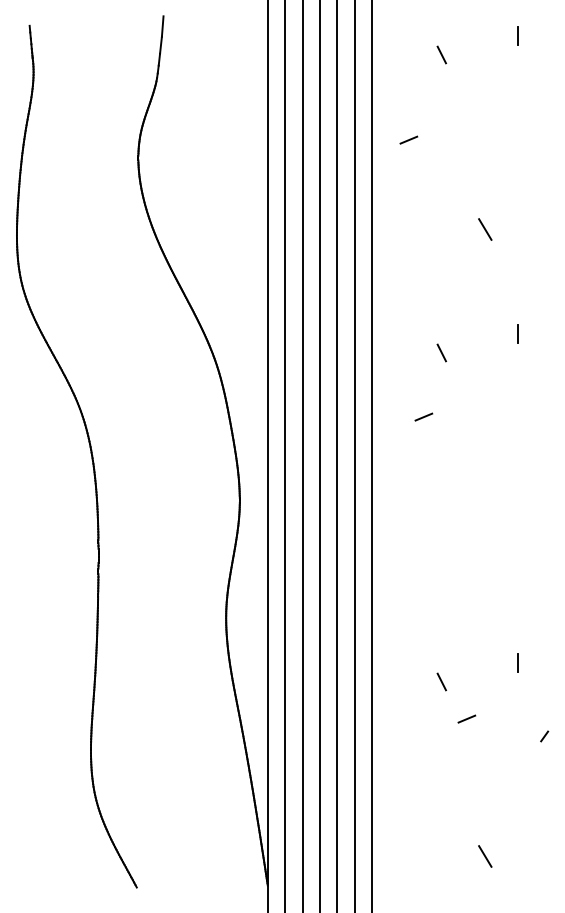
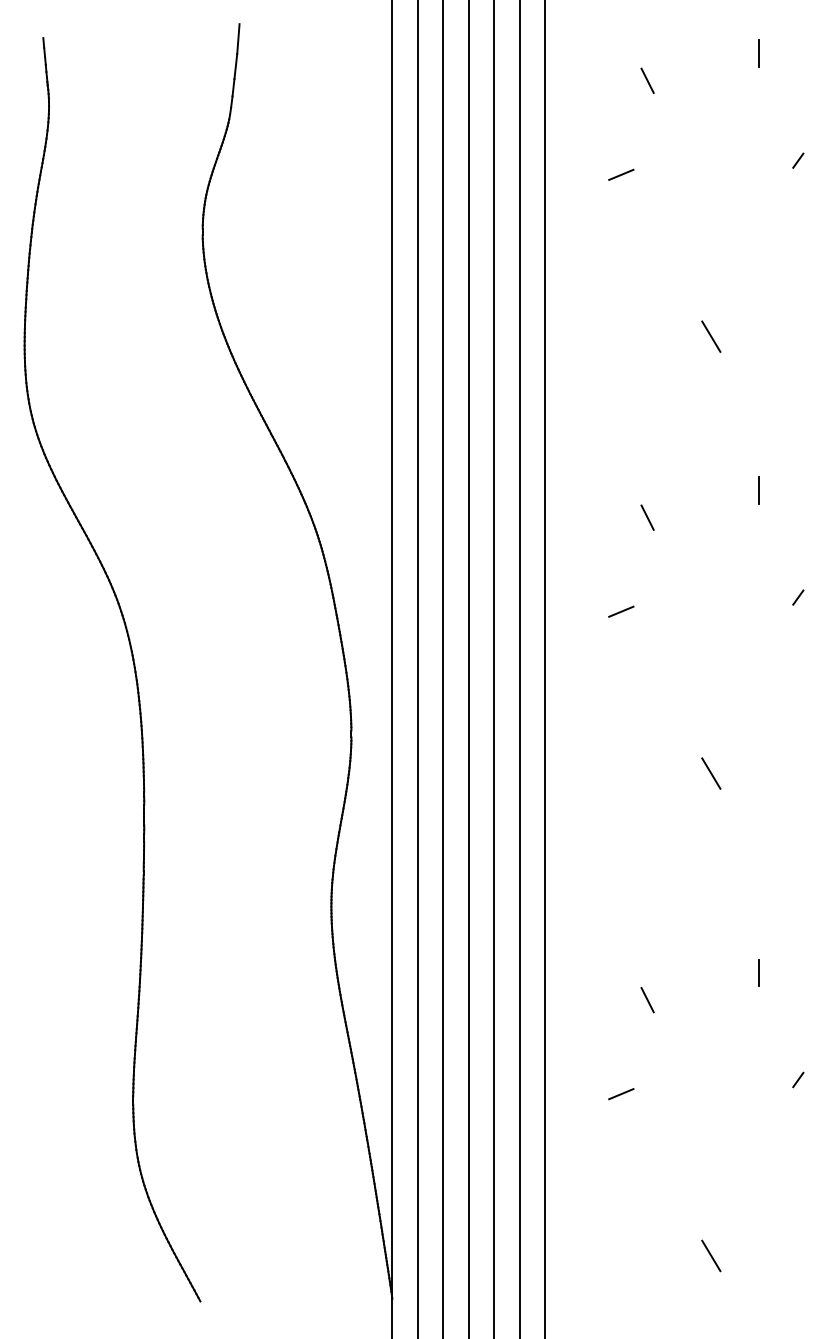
line: (544, 109) -> (798, 160), added
line: (408, 139) -> (620, 173), moved
line: (544, 407) -> (798, 597), added
line: (485, 527) -> (711, 773), added
line: (466, 718) -> (620, 1093), moved

